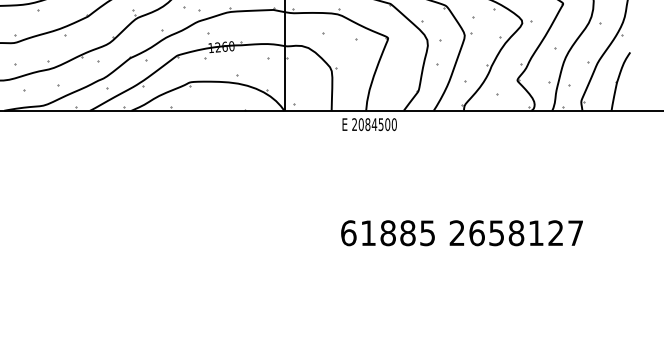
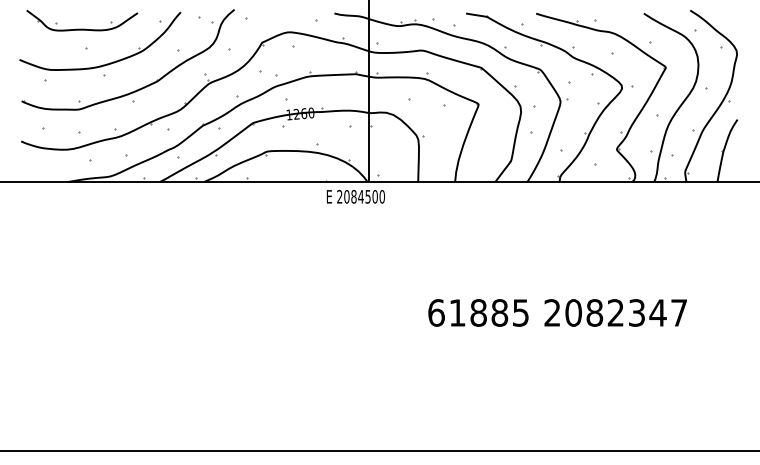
text: (369, 124) -> (355, 196), moved
text: (516, 232) -> (615, 312), 2658127 -> 2082347

